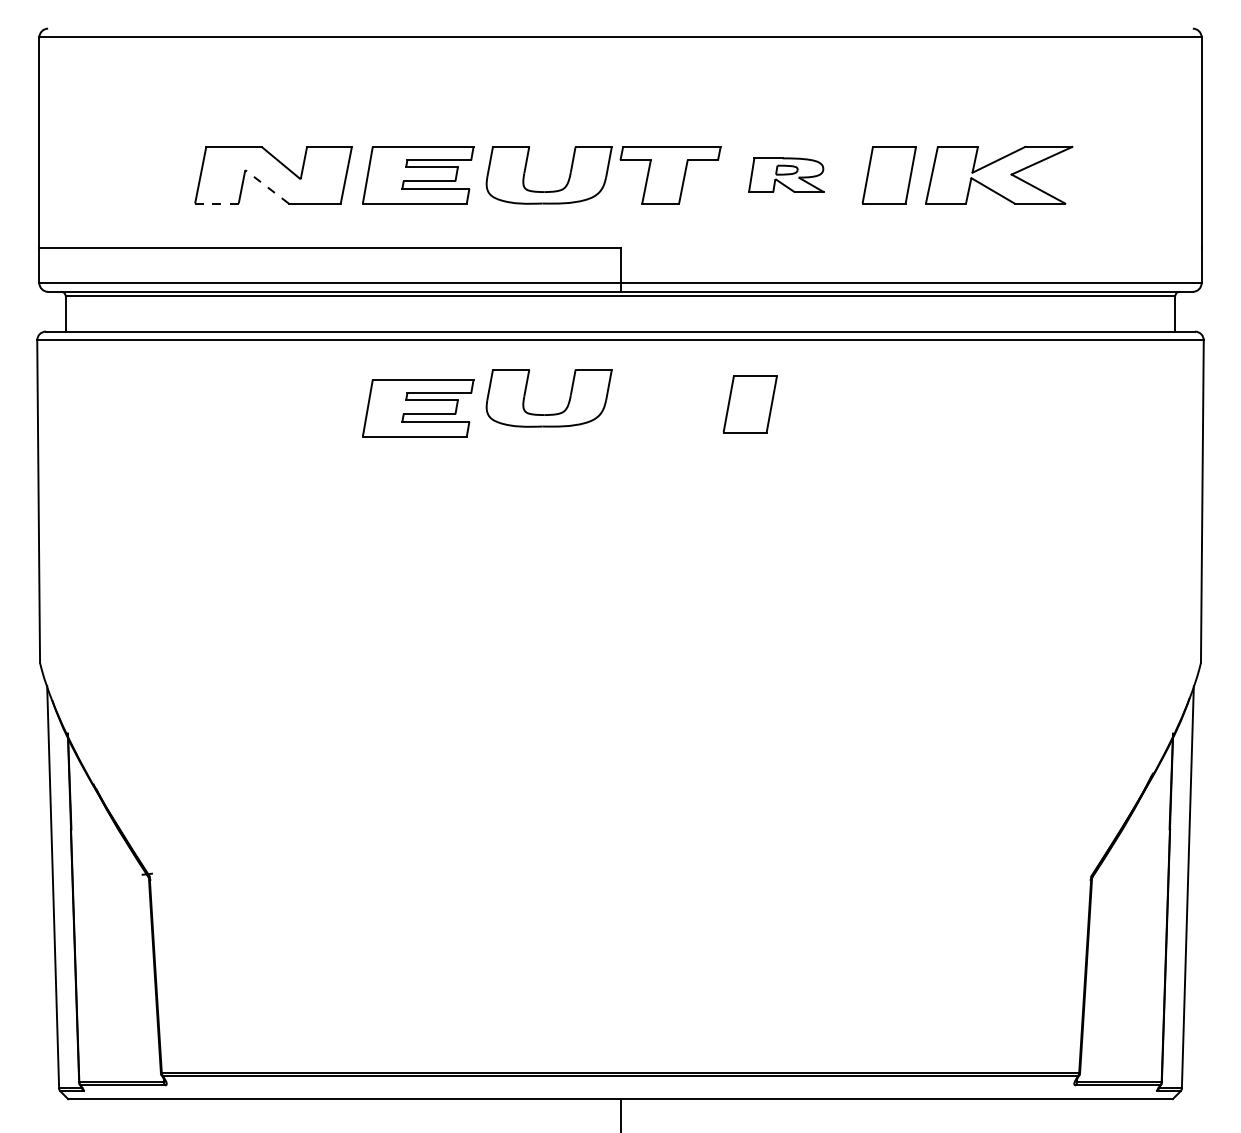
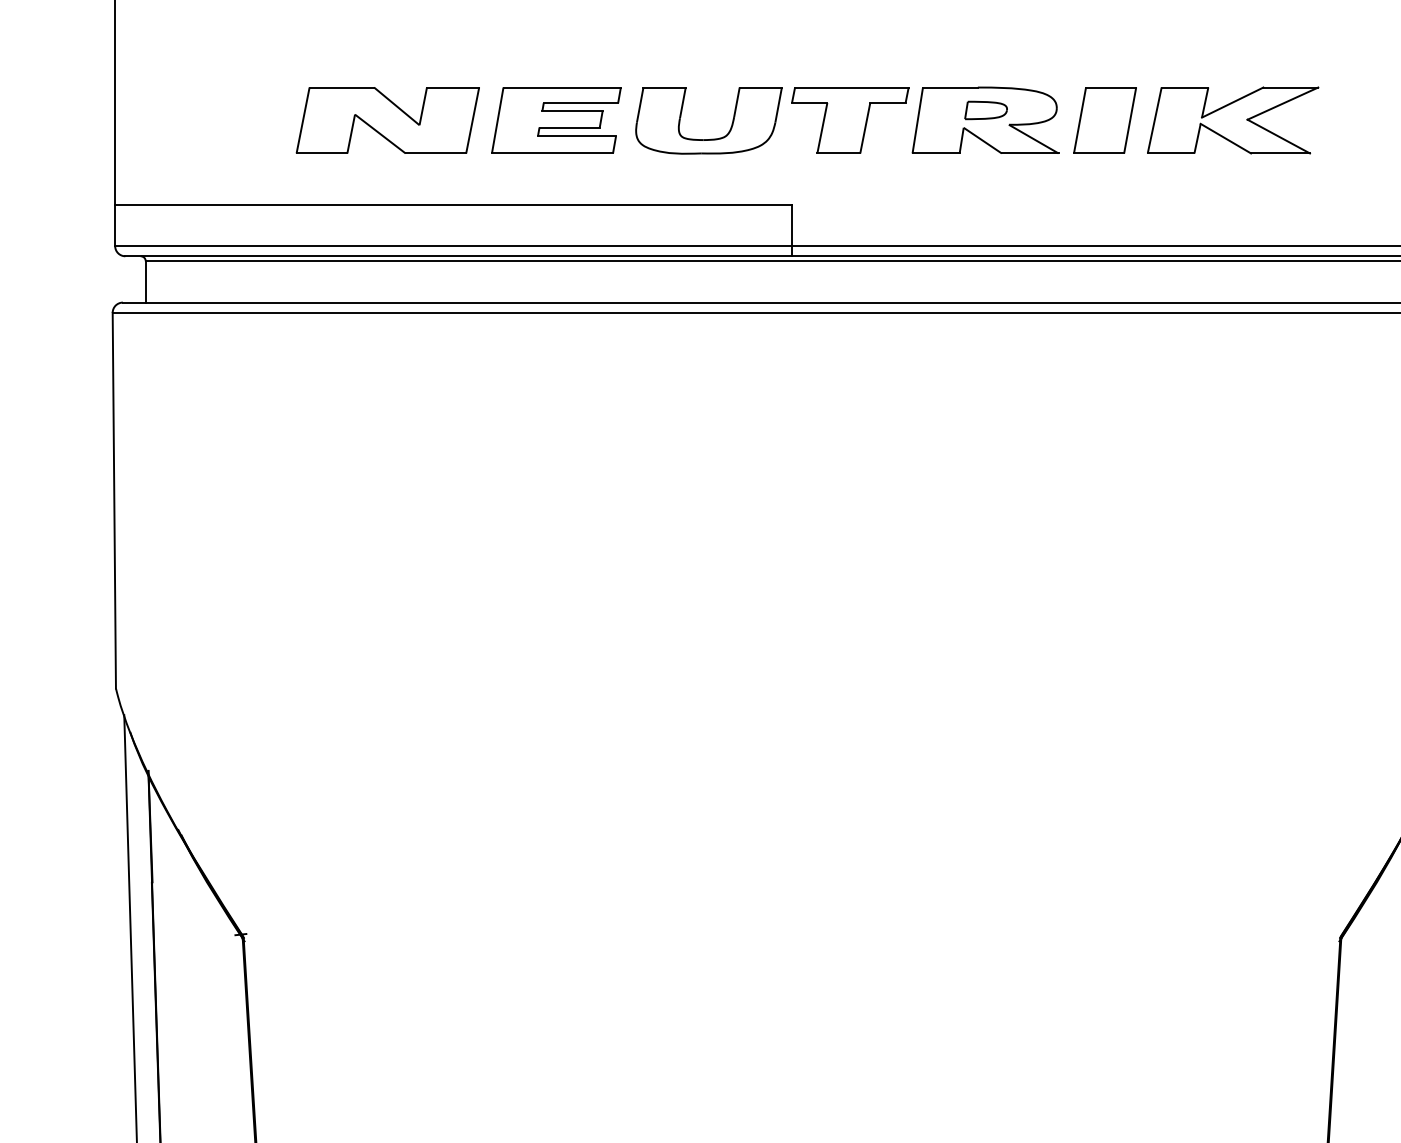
part: (786, 175) -> (985, 120), size x1.67
line: (266, 186) -> (379, 133), dashed -> solid
line: (216, 203) -> (321, 153), dashed -> solid
part: (749, 404) -> (942, 387), removed
part: (418, 408) -> (556, 392), removed
part: (551, 413) -> (711, 397), removed

